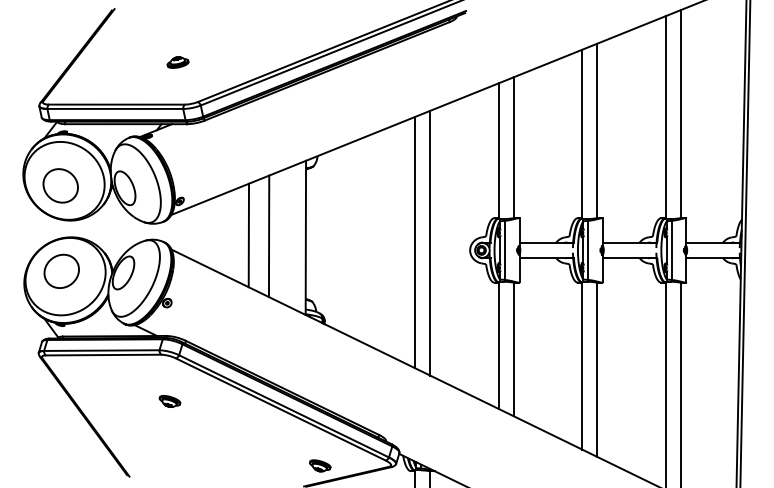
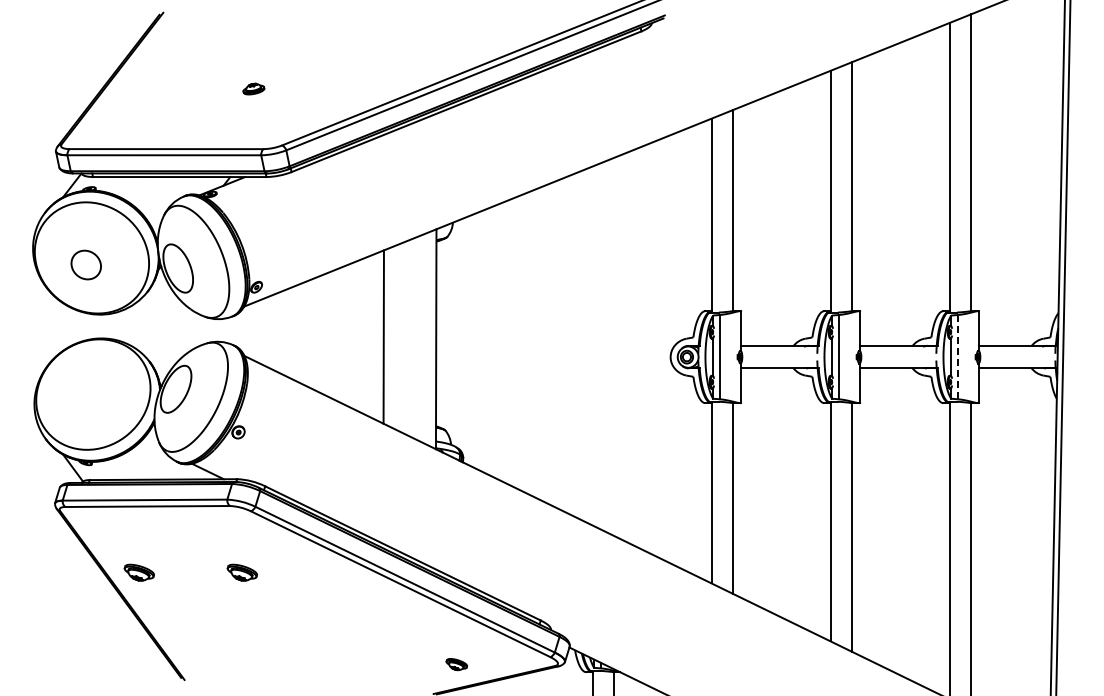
part: (177, 62) -> (253, 88), size x0.7
part: (60, 185) -> (85, 264), size x0.6
line: (248, 235) -> (354, 335), removed
line: (415, 242) -> (592, 345), removed
line: (430, 242) -> (614, 346), removed
line: (671, 249) -> (958, 356), solid -> dashed
part: (61, 270) -> (87, 386), removed
part: (97, 401) -> (138, 572), added
part: (320, 465) -> (456, 664), size x0.7

